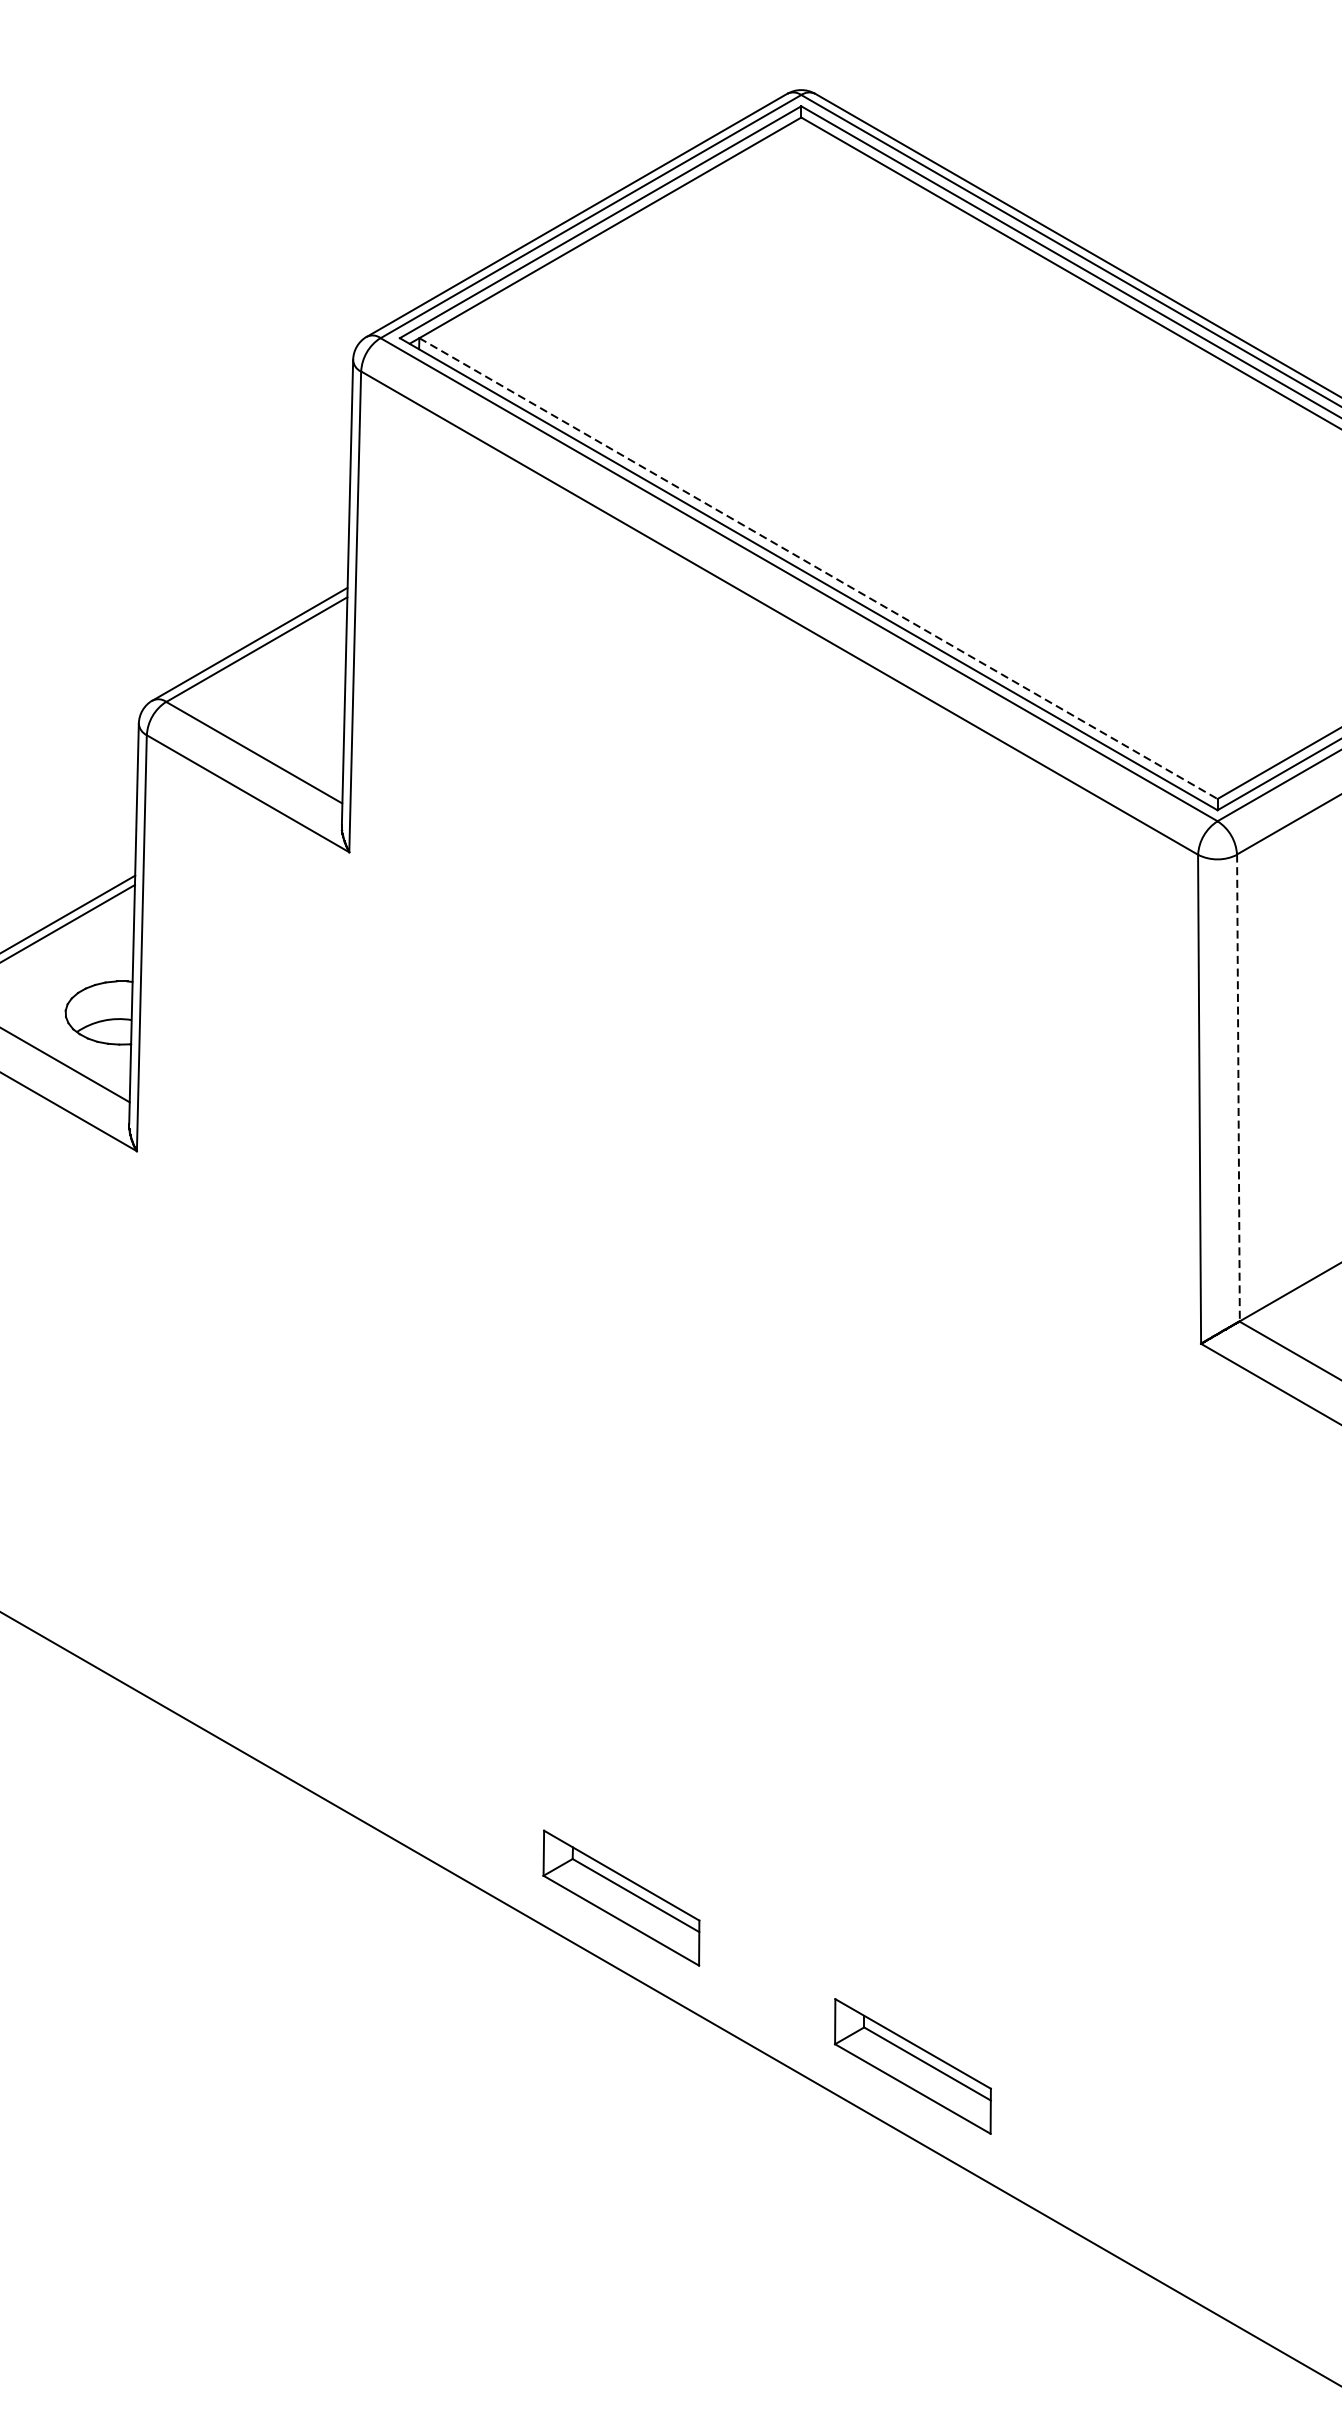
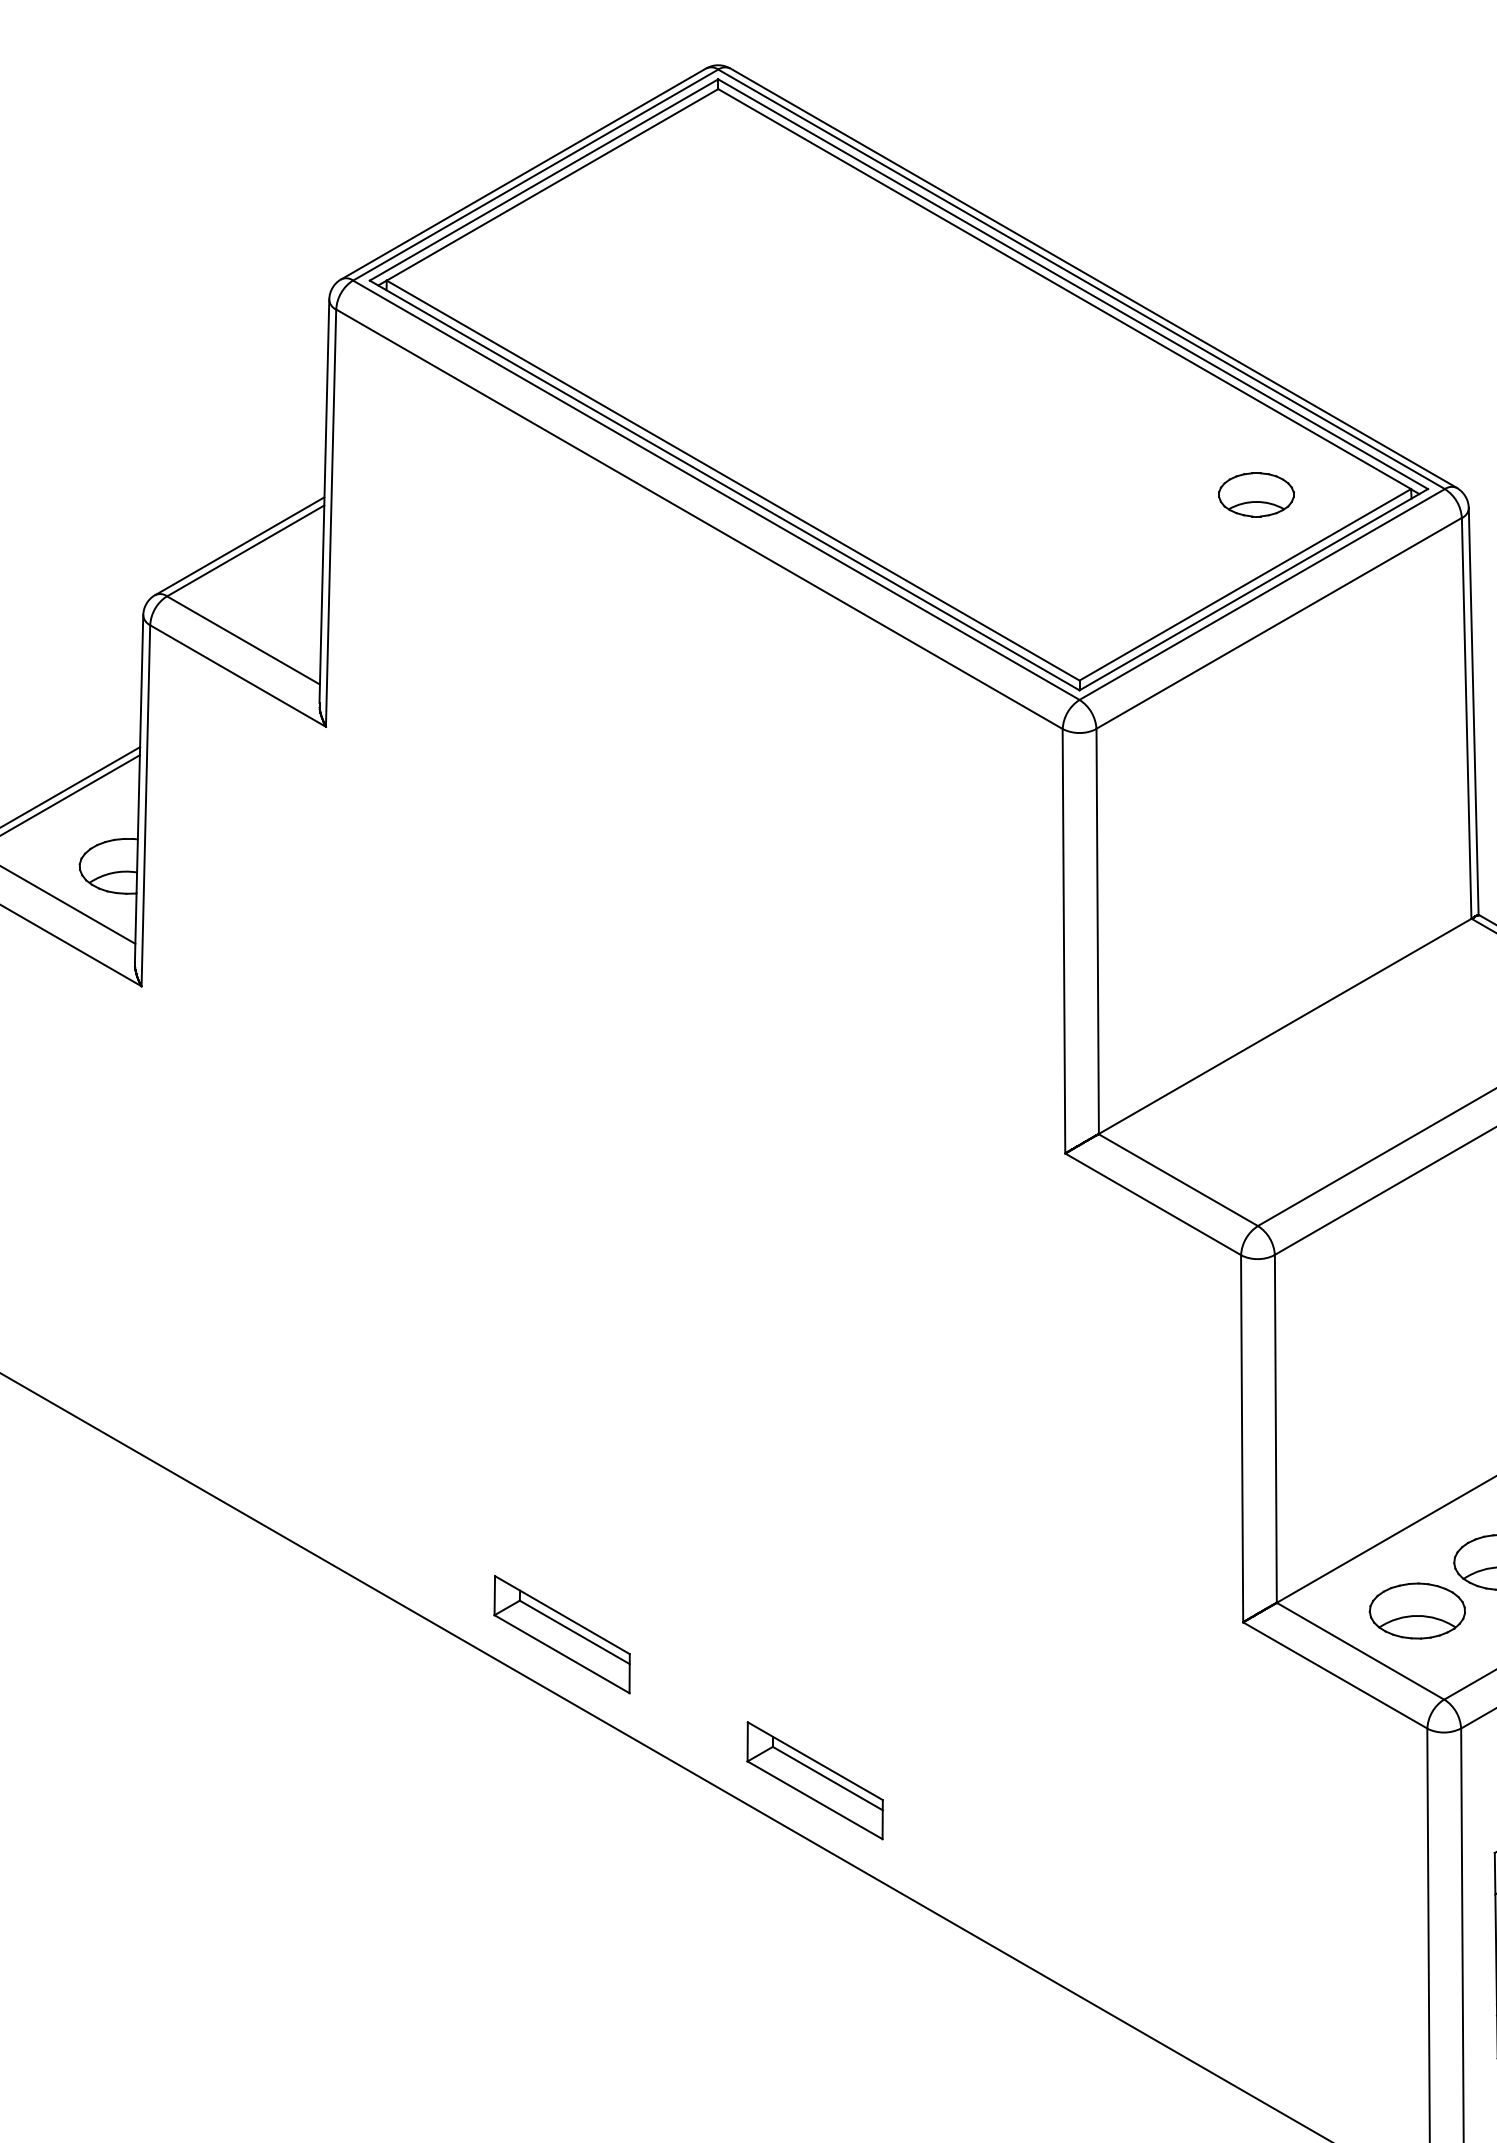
line: (818, 568) -> (733, 480), dashed -> solid
line: (1238, 1088) -> (1097, 931), dashed -> solid

